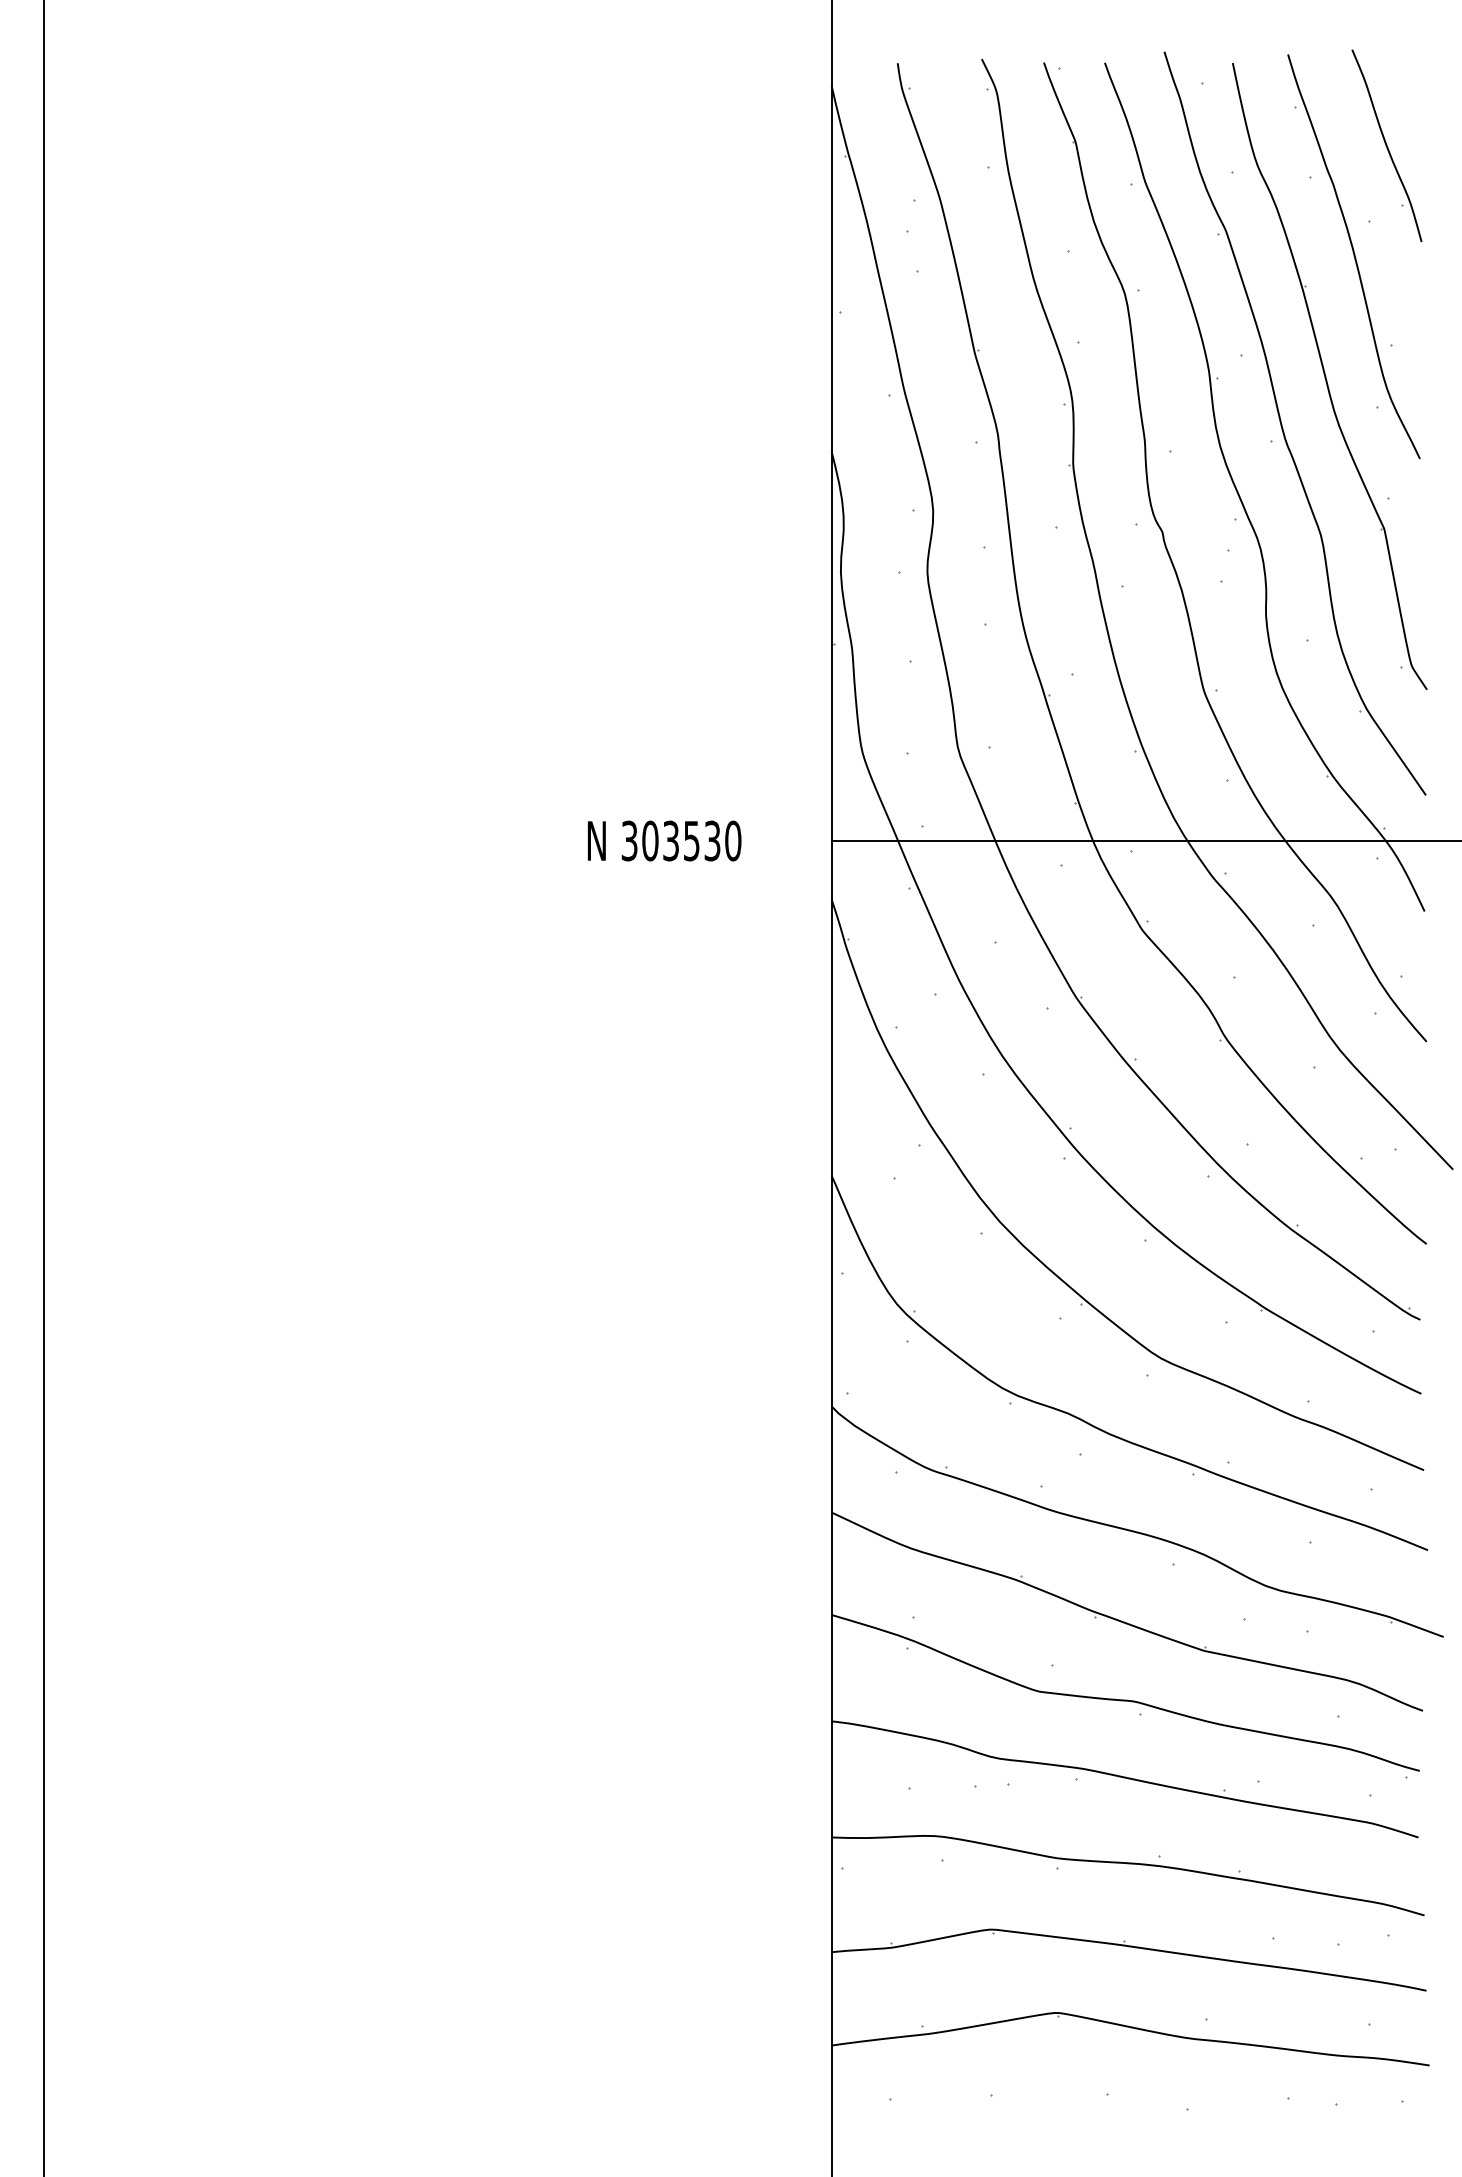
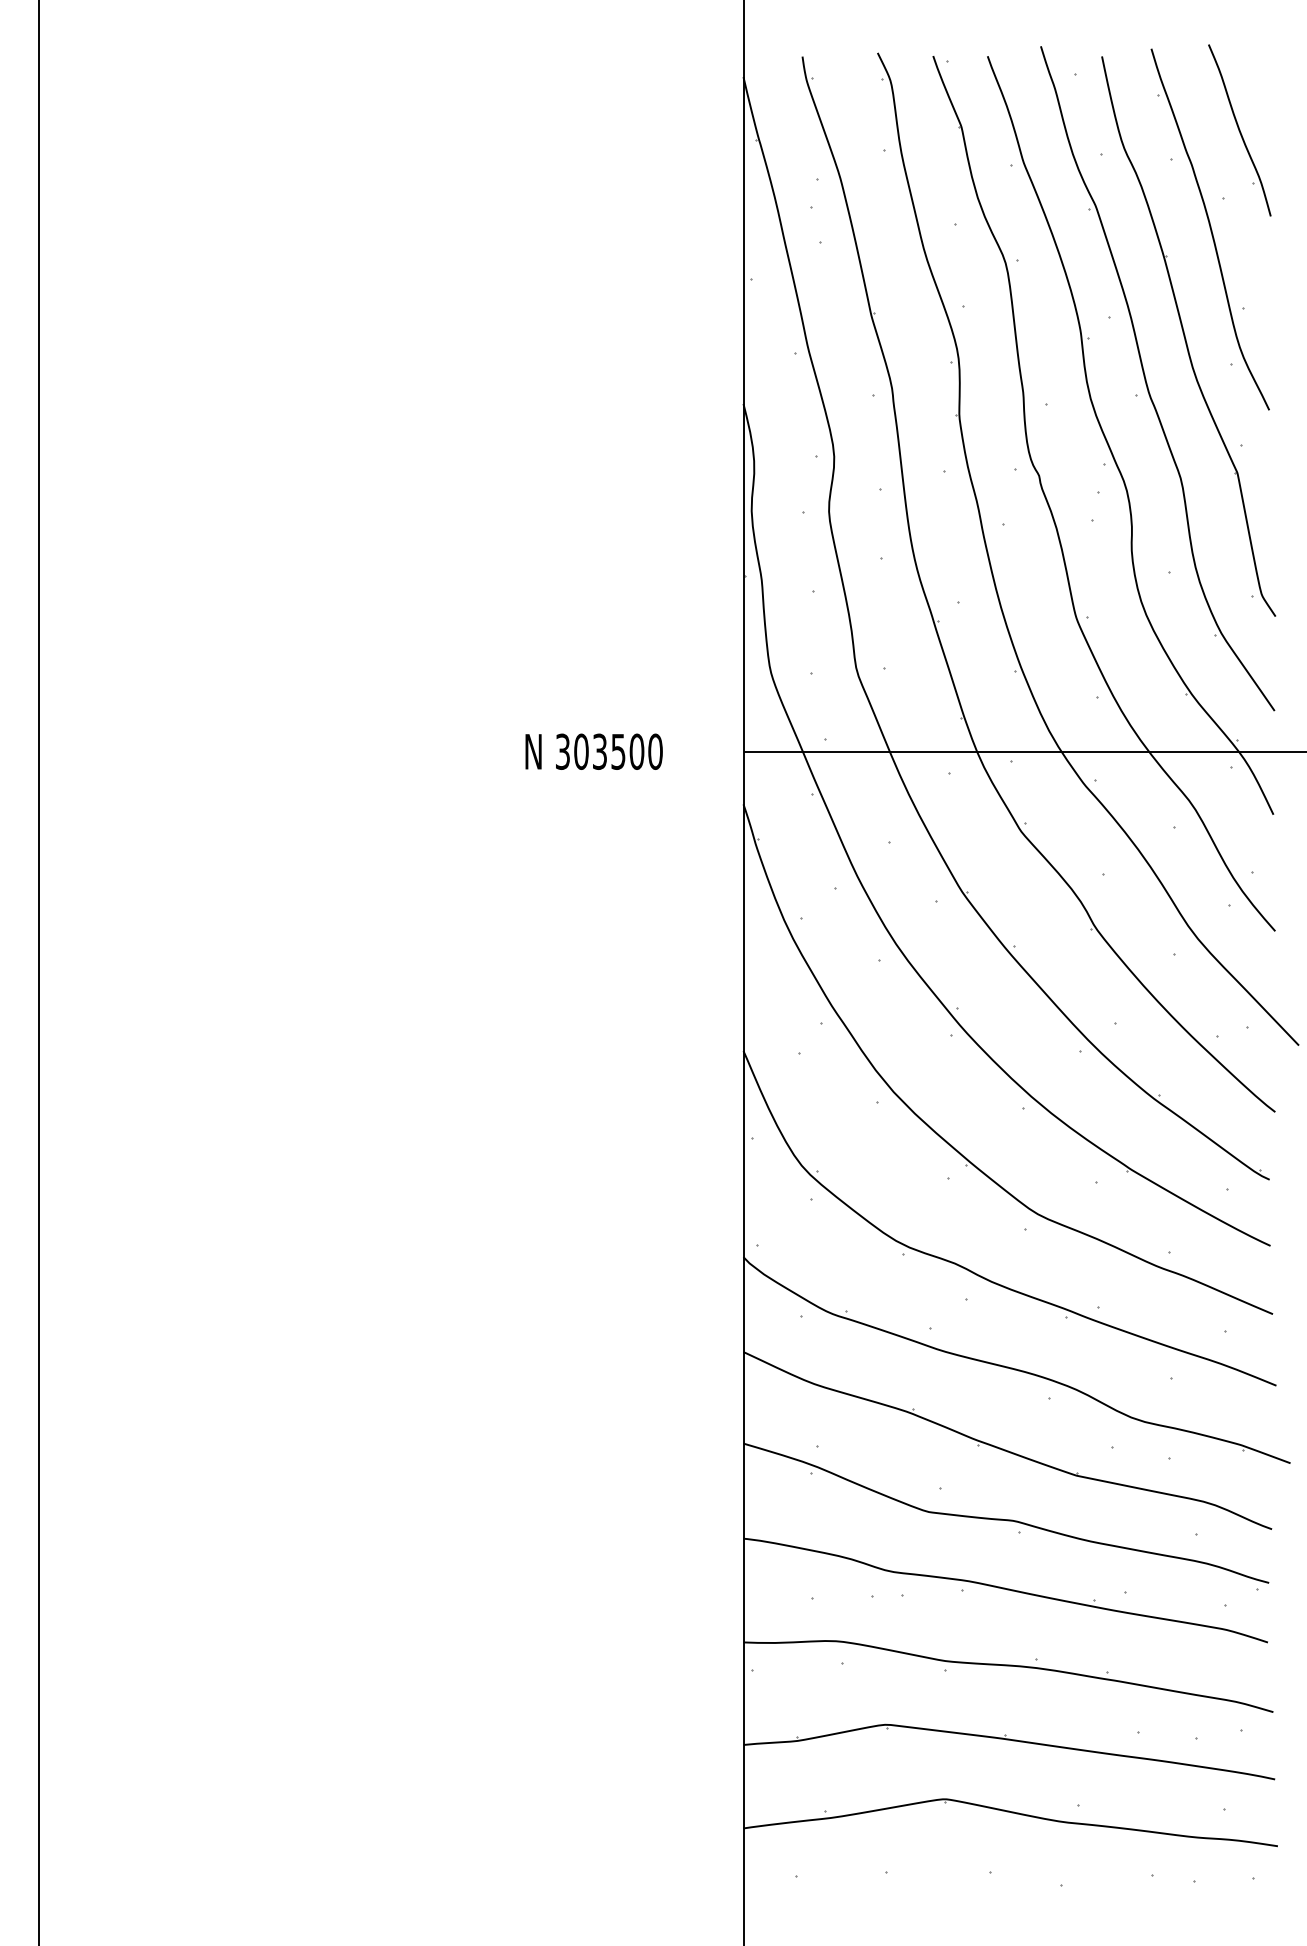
text: (711, 840) -> (636, 751), 303530 -> 303500

